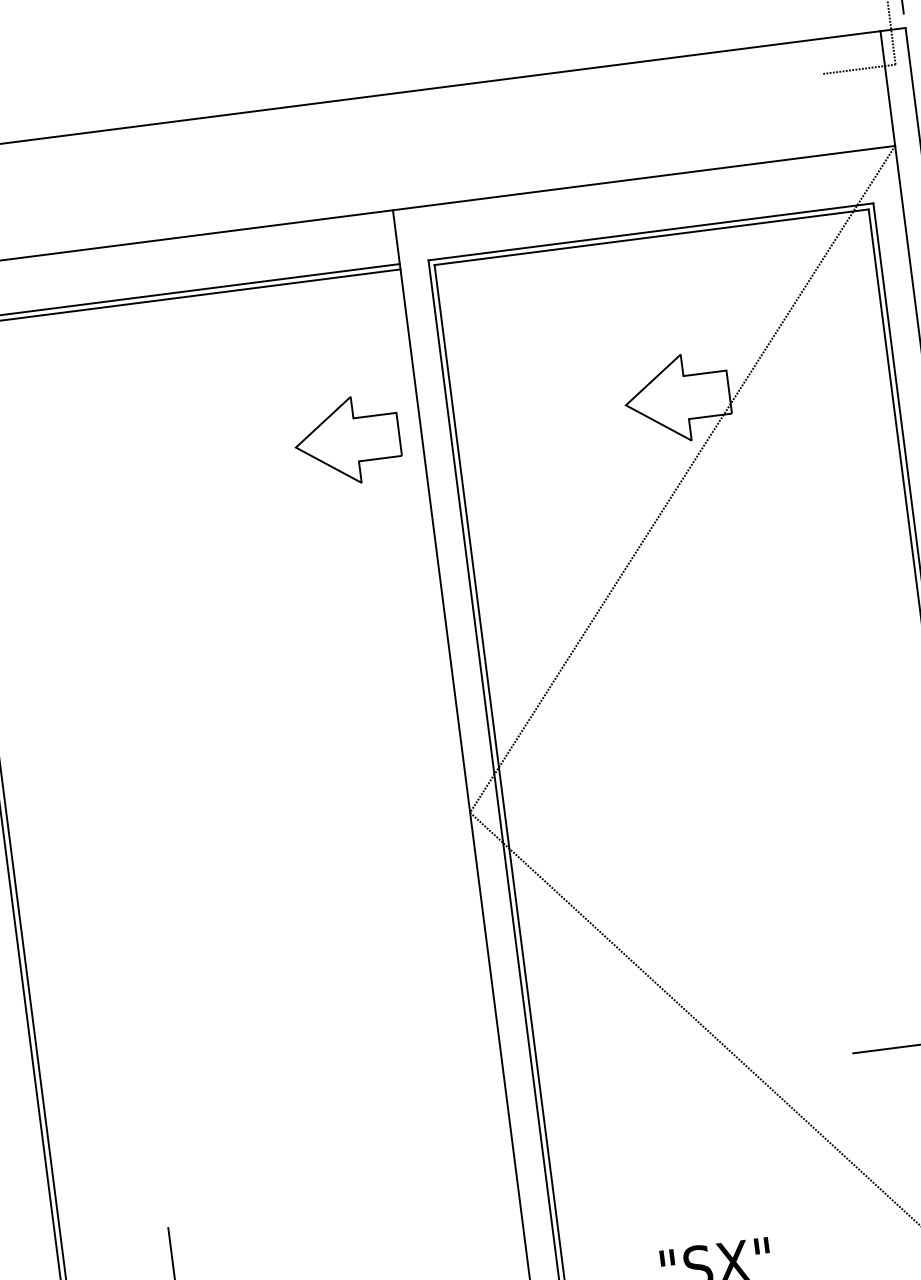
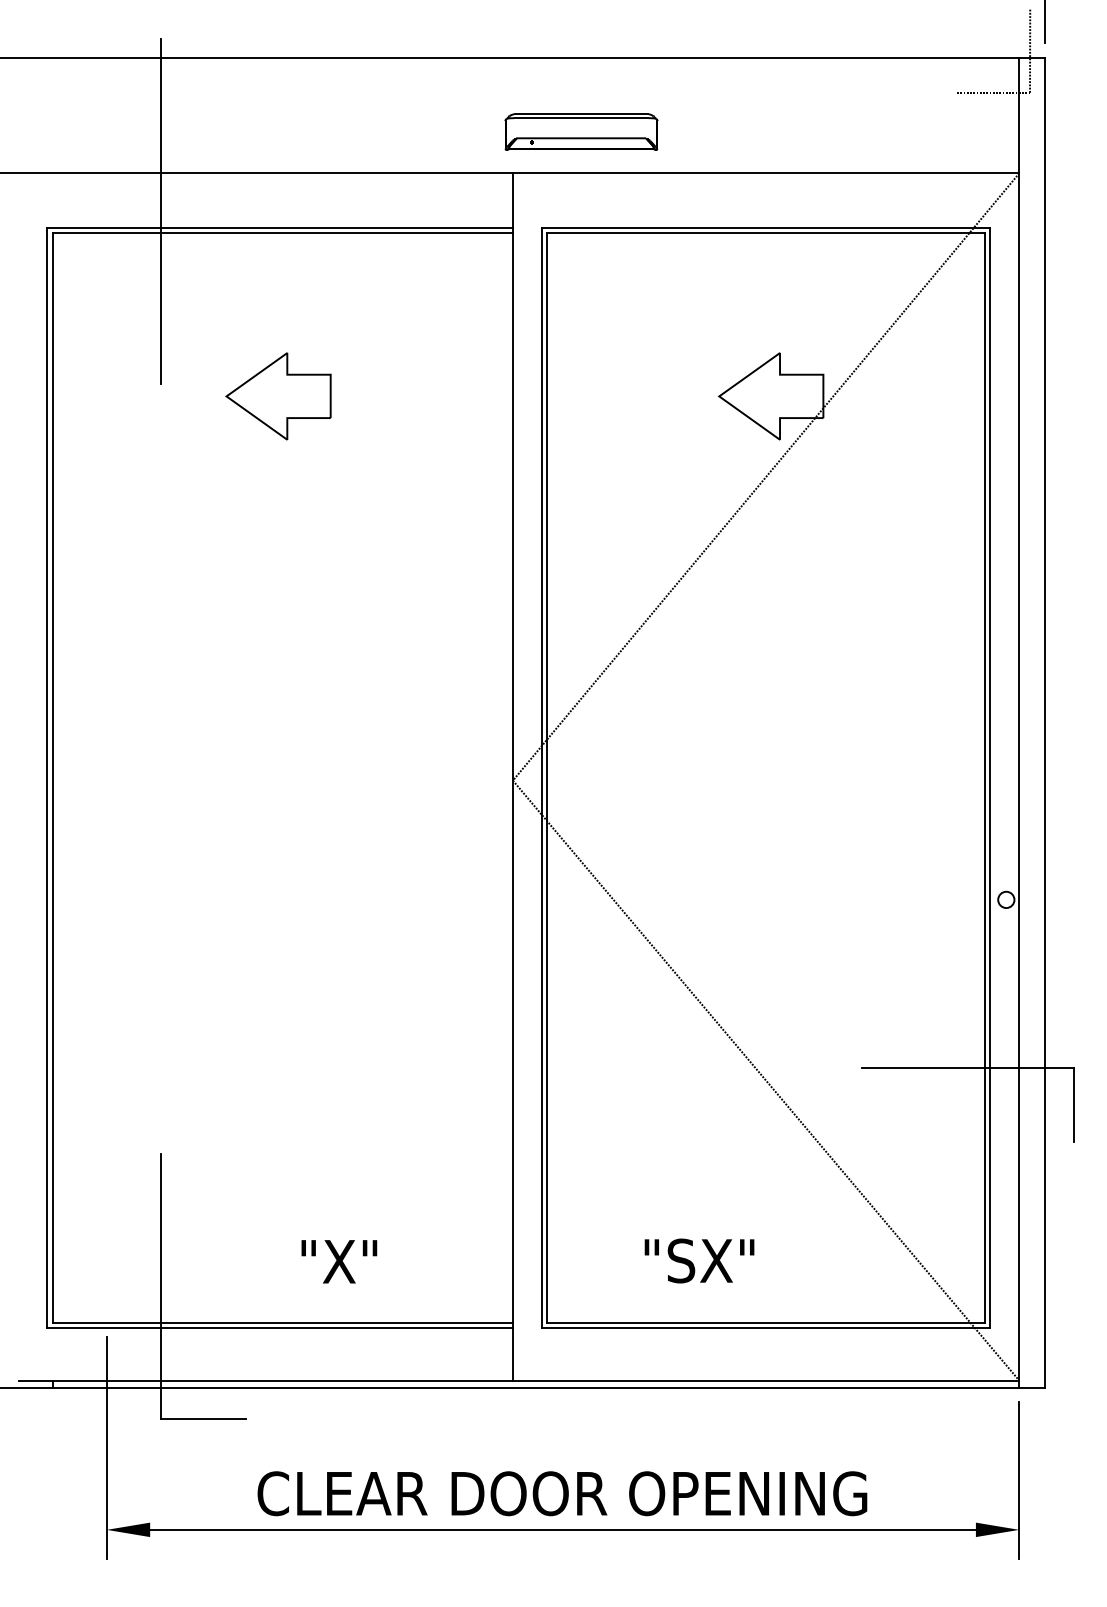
part: (455, 160) -> (581, 131), added
line: (48, 292) -> (160, 211), added
part: (347, 441) -> (278, 396), moved

